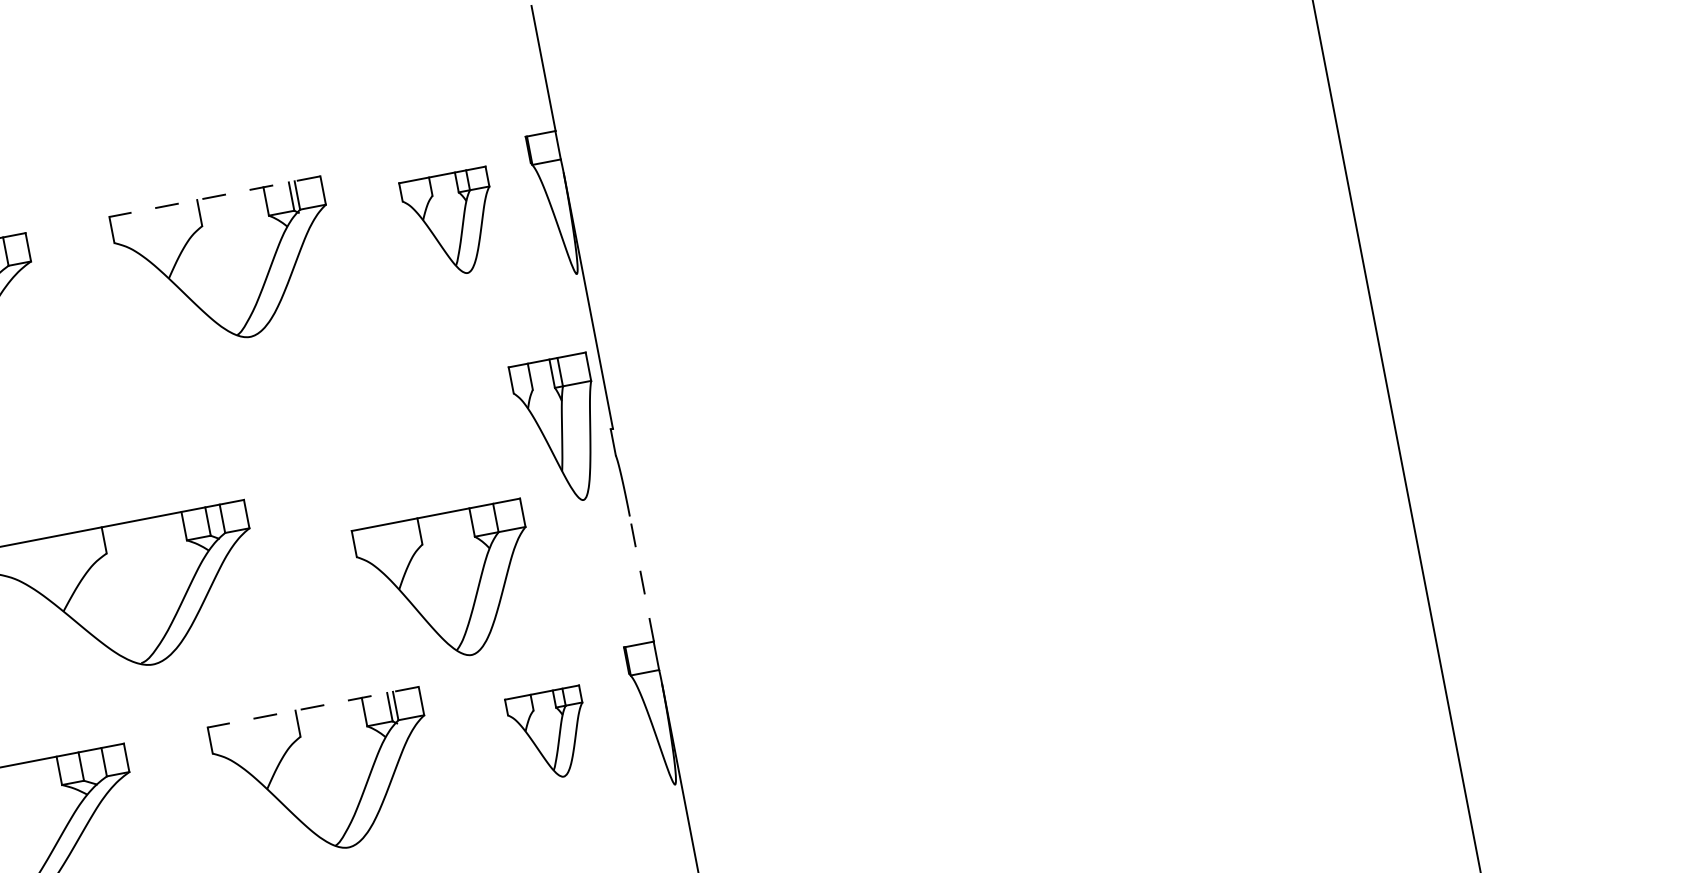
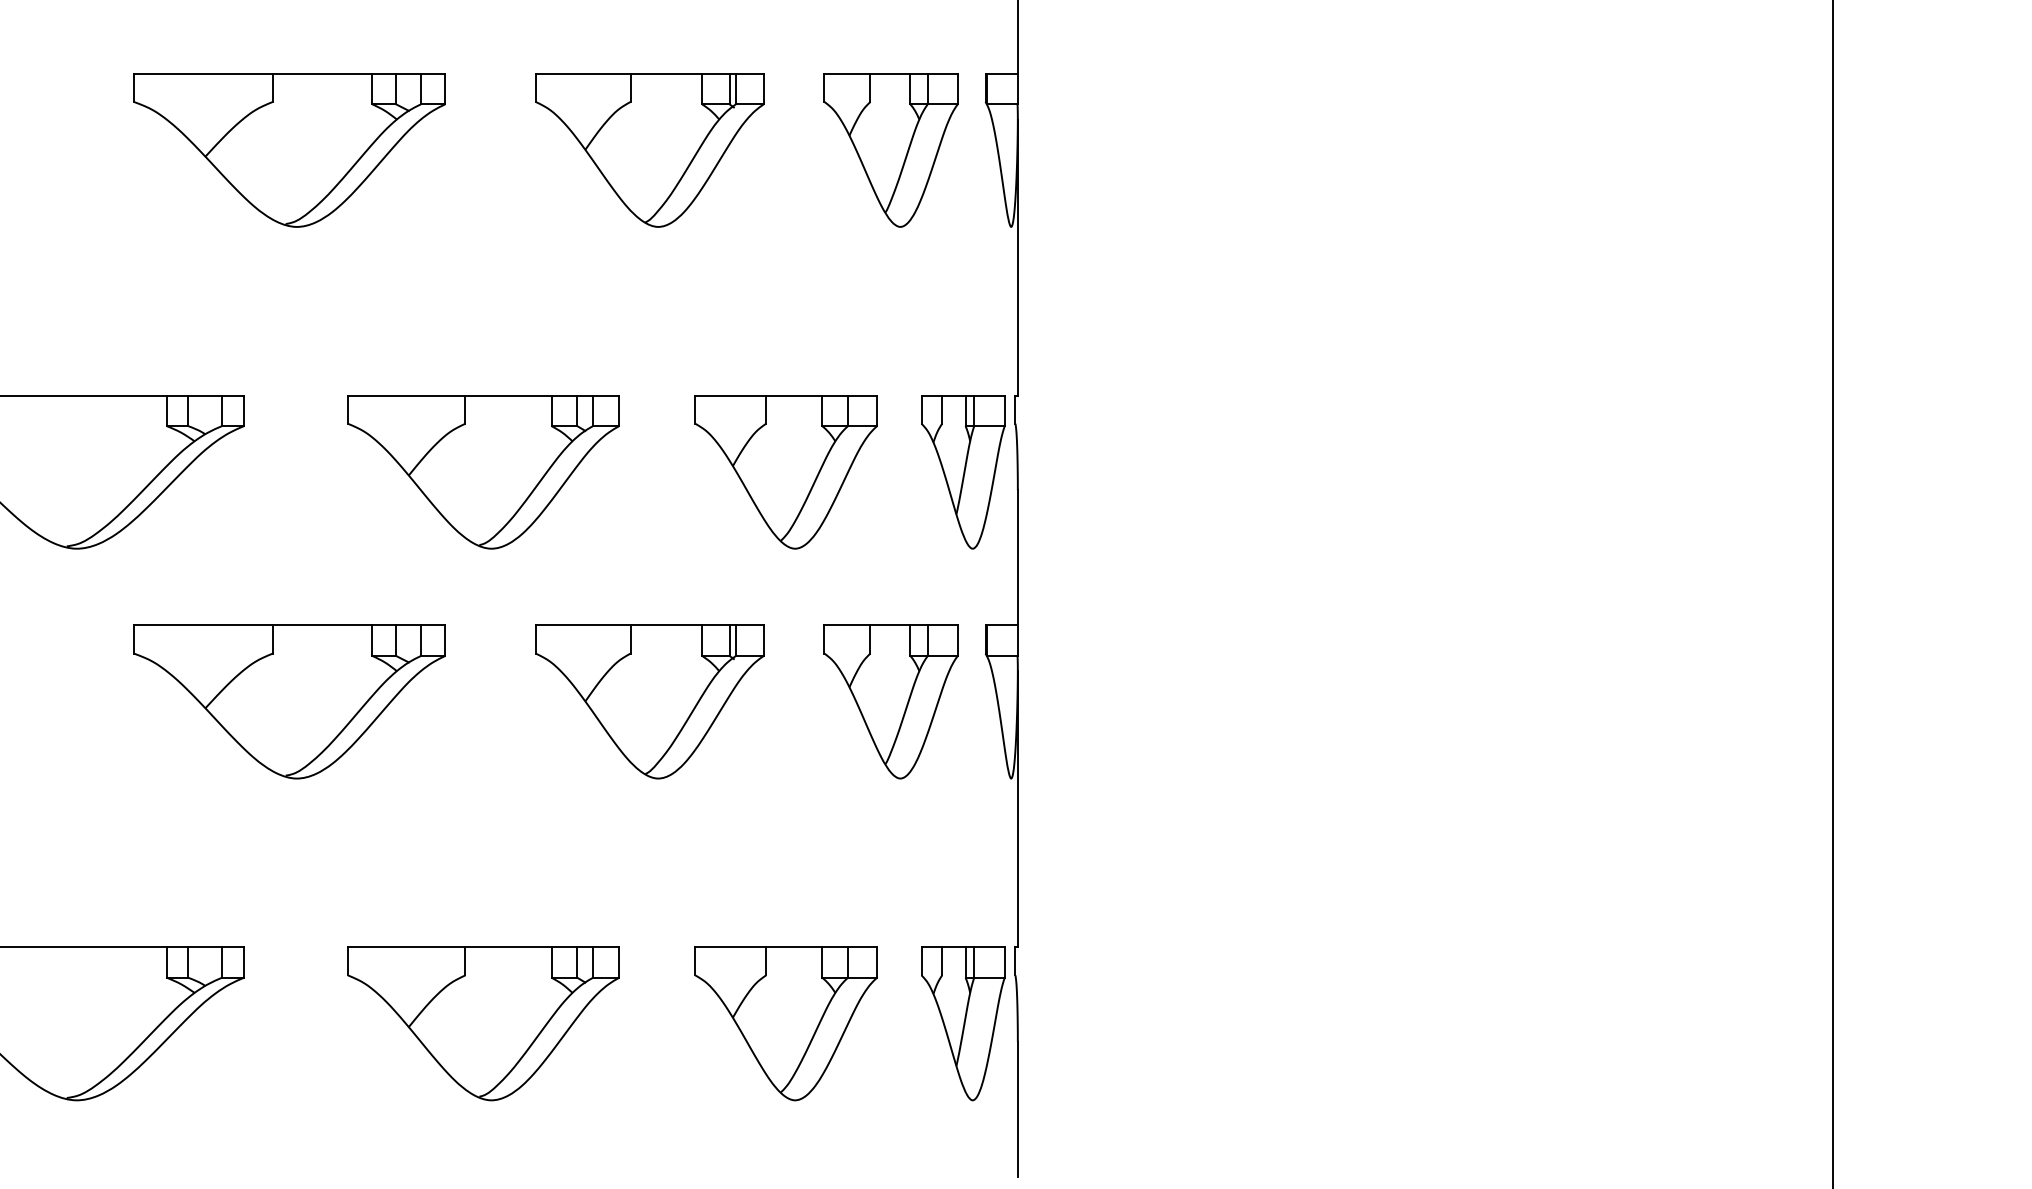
line: (214, 196) -> (649, 73), dashed -> solid
part: (451, 224) -> (890, 150), size x1.43
part: (561, 431) -> (963, 472), moved
line: (641, 578) -> (1017, 557), dashed -> solid
part: (449, 586) -> (785, 472), moved
line: (313, 707) -> (649, 625), dashed -> solid
part: (549, 734) -> (890, 701), size x1.67

